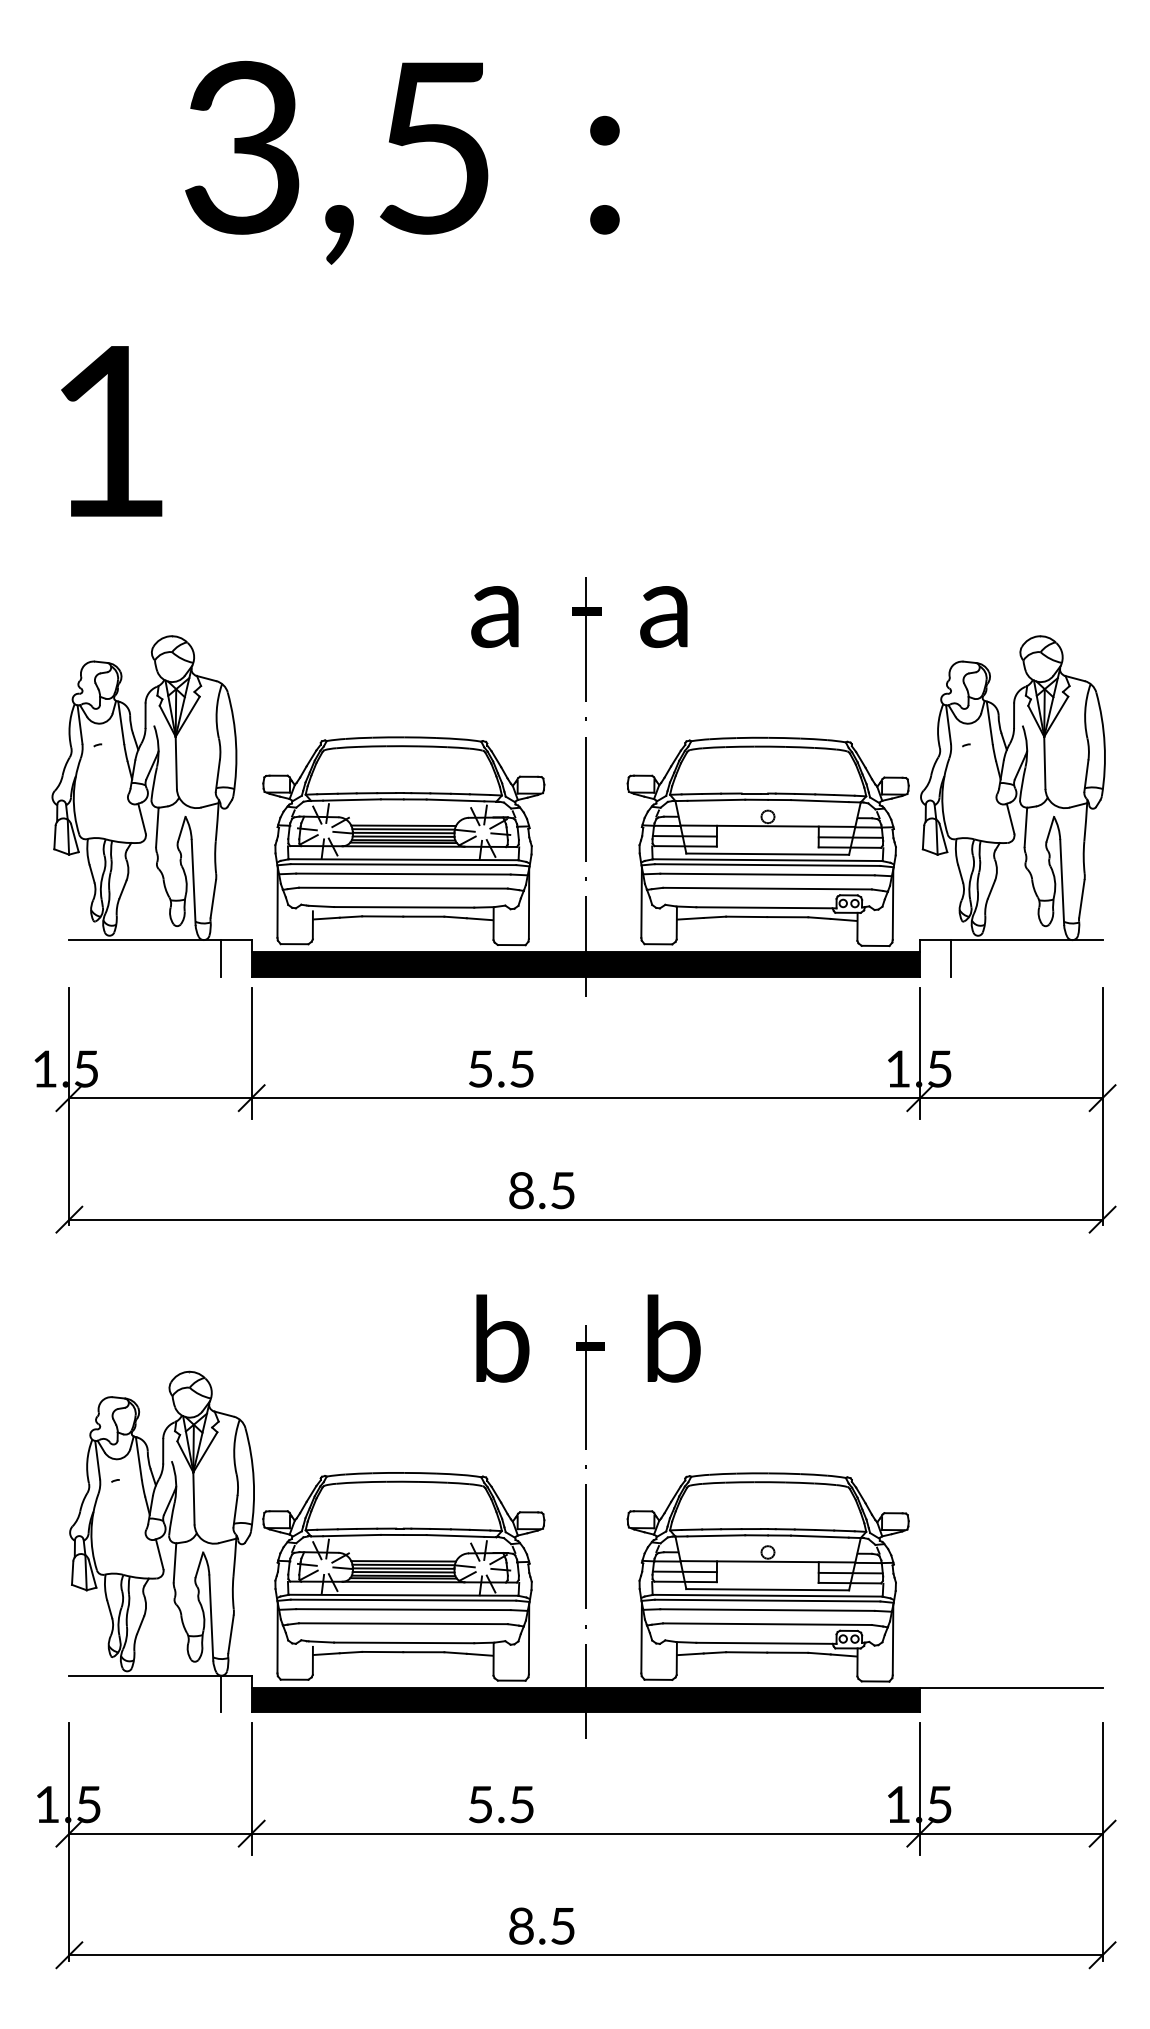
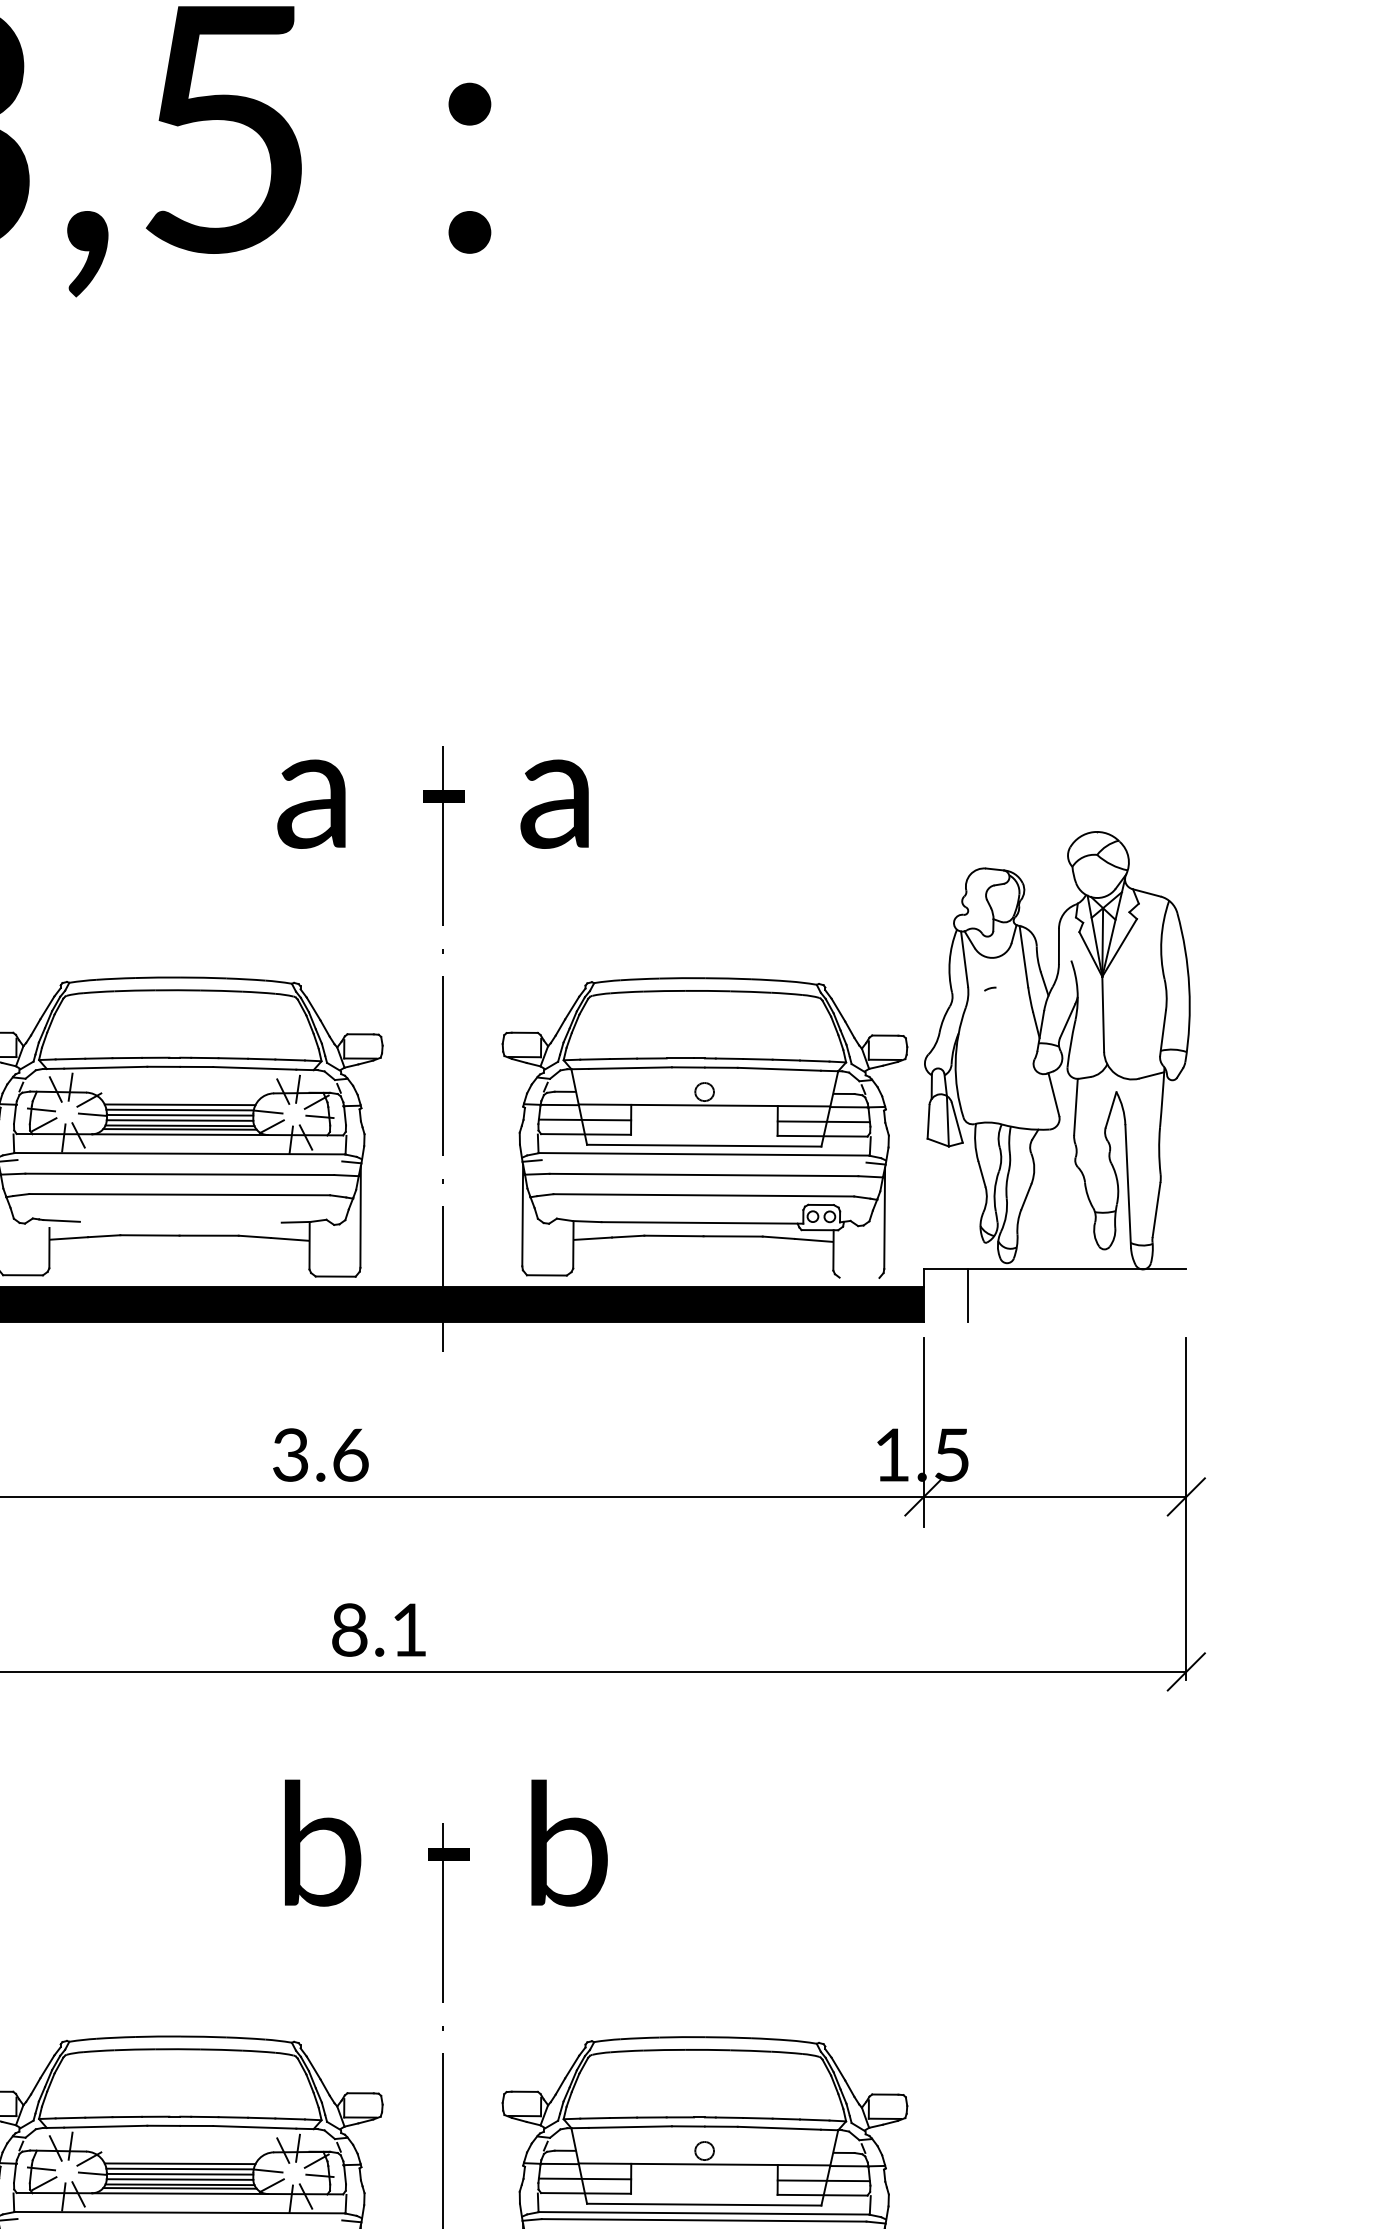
line: (403, 864) -> (179, 1160), removed
line: (767, 864) -> (703, 1160), removed
line: (404, 907) -> (181, 1222), removed
line: (875, 945) -> (859, 1277), removed
text: (501, 1068) -> (320, 1454), 5.5 -> 3.6
text: (562, 1190) -> (408, 1629), 8.5 -> 8.1
line: (403, 1599) -> (179, 2218), removed

